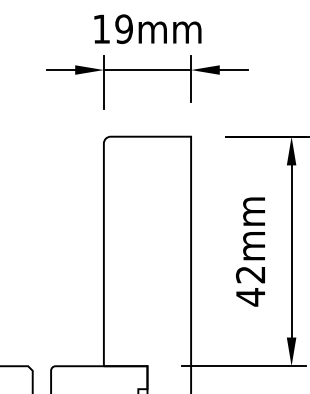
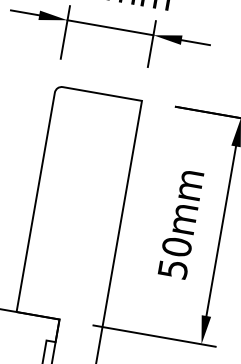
text: (250, 285) -> (174, 257), 42mm -> 50mm

